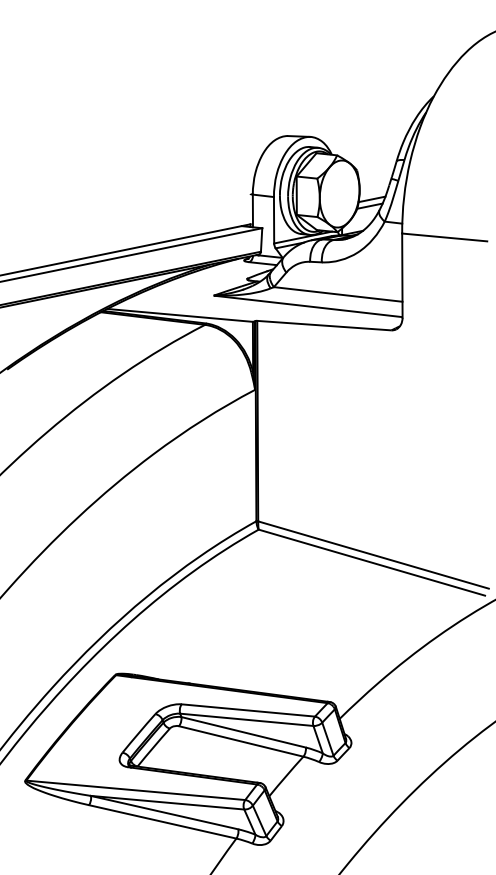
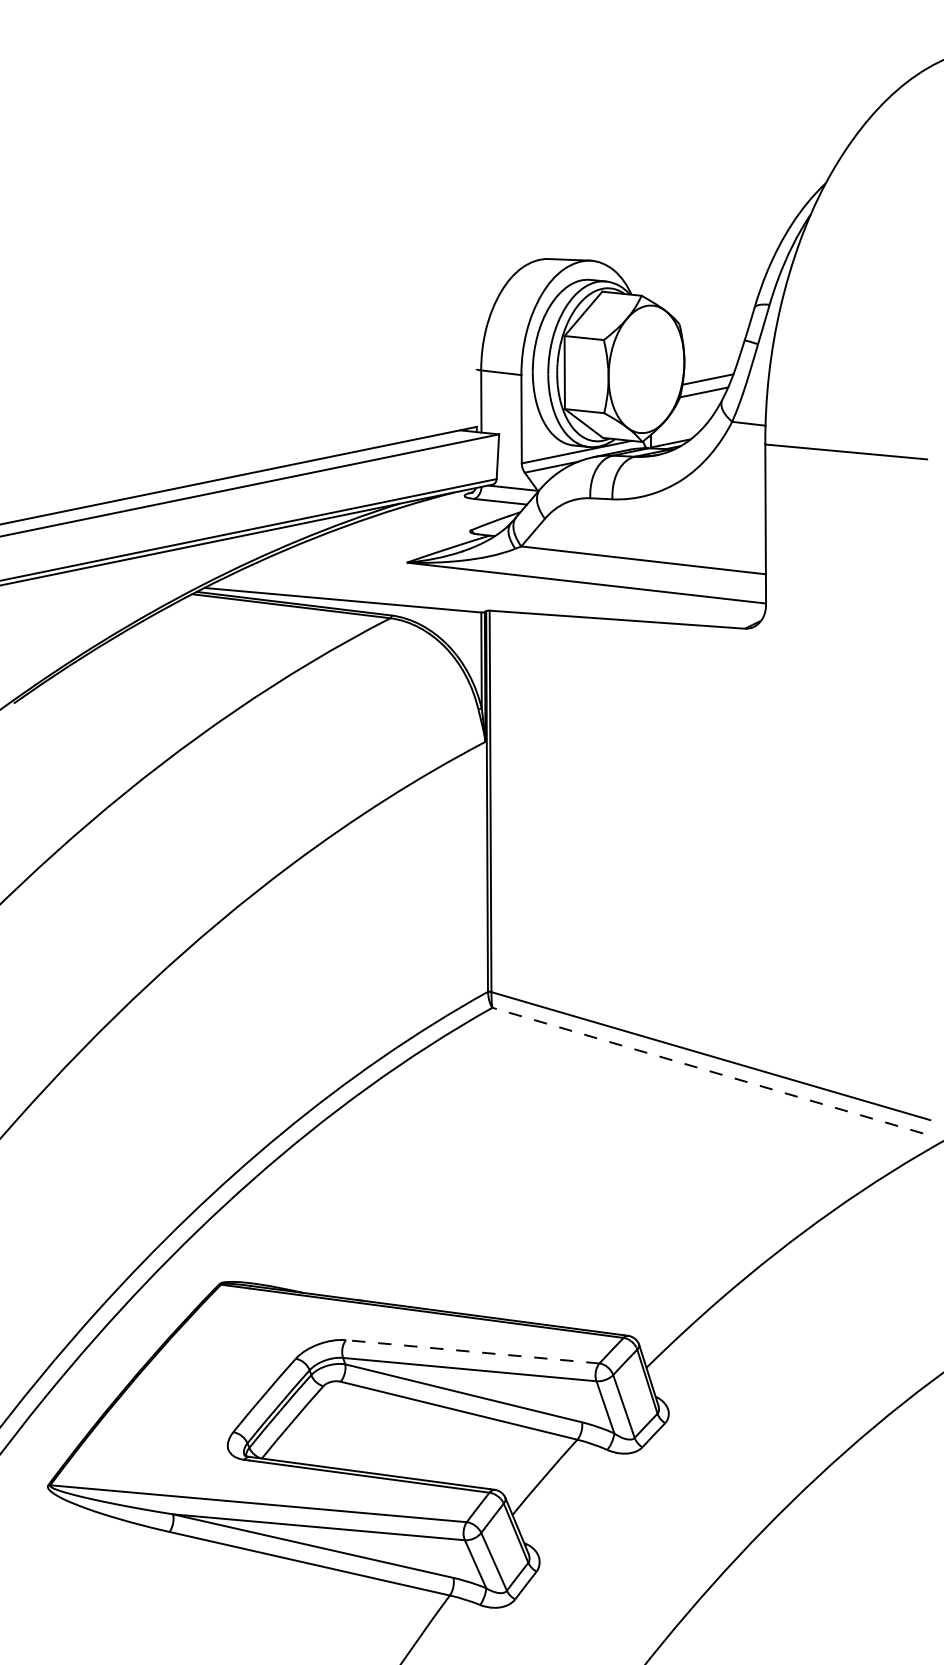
line: (371, 562) -> (706, 1070), solid -> dashed
line: (248, 710) -> (472, 1351), solid -> dashed

